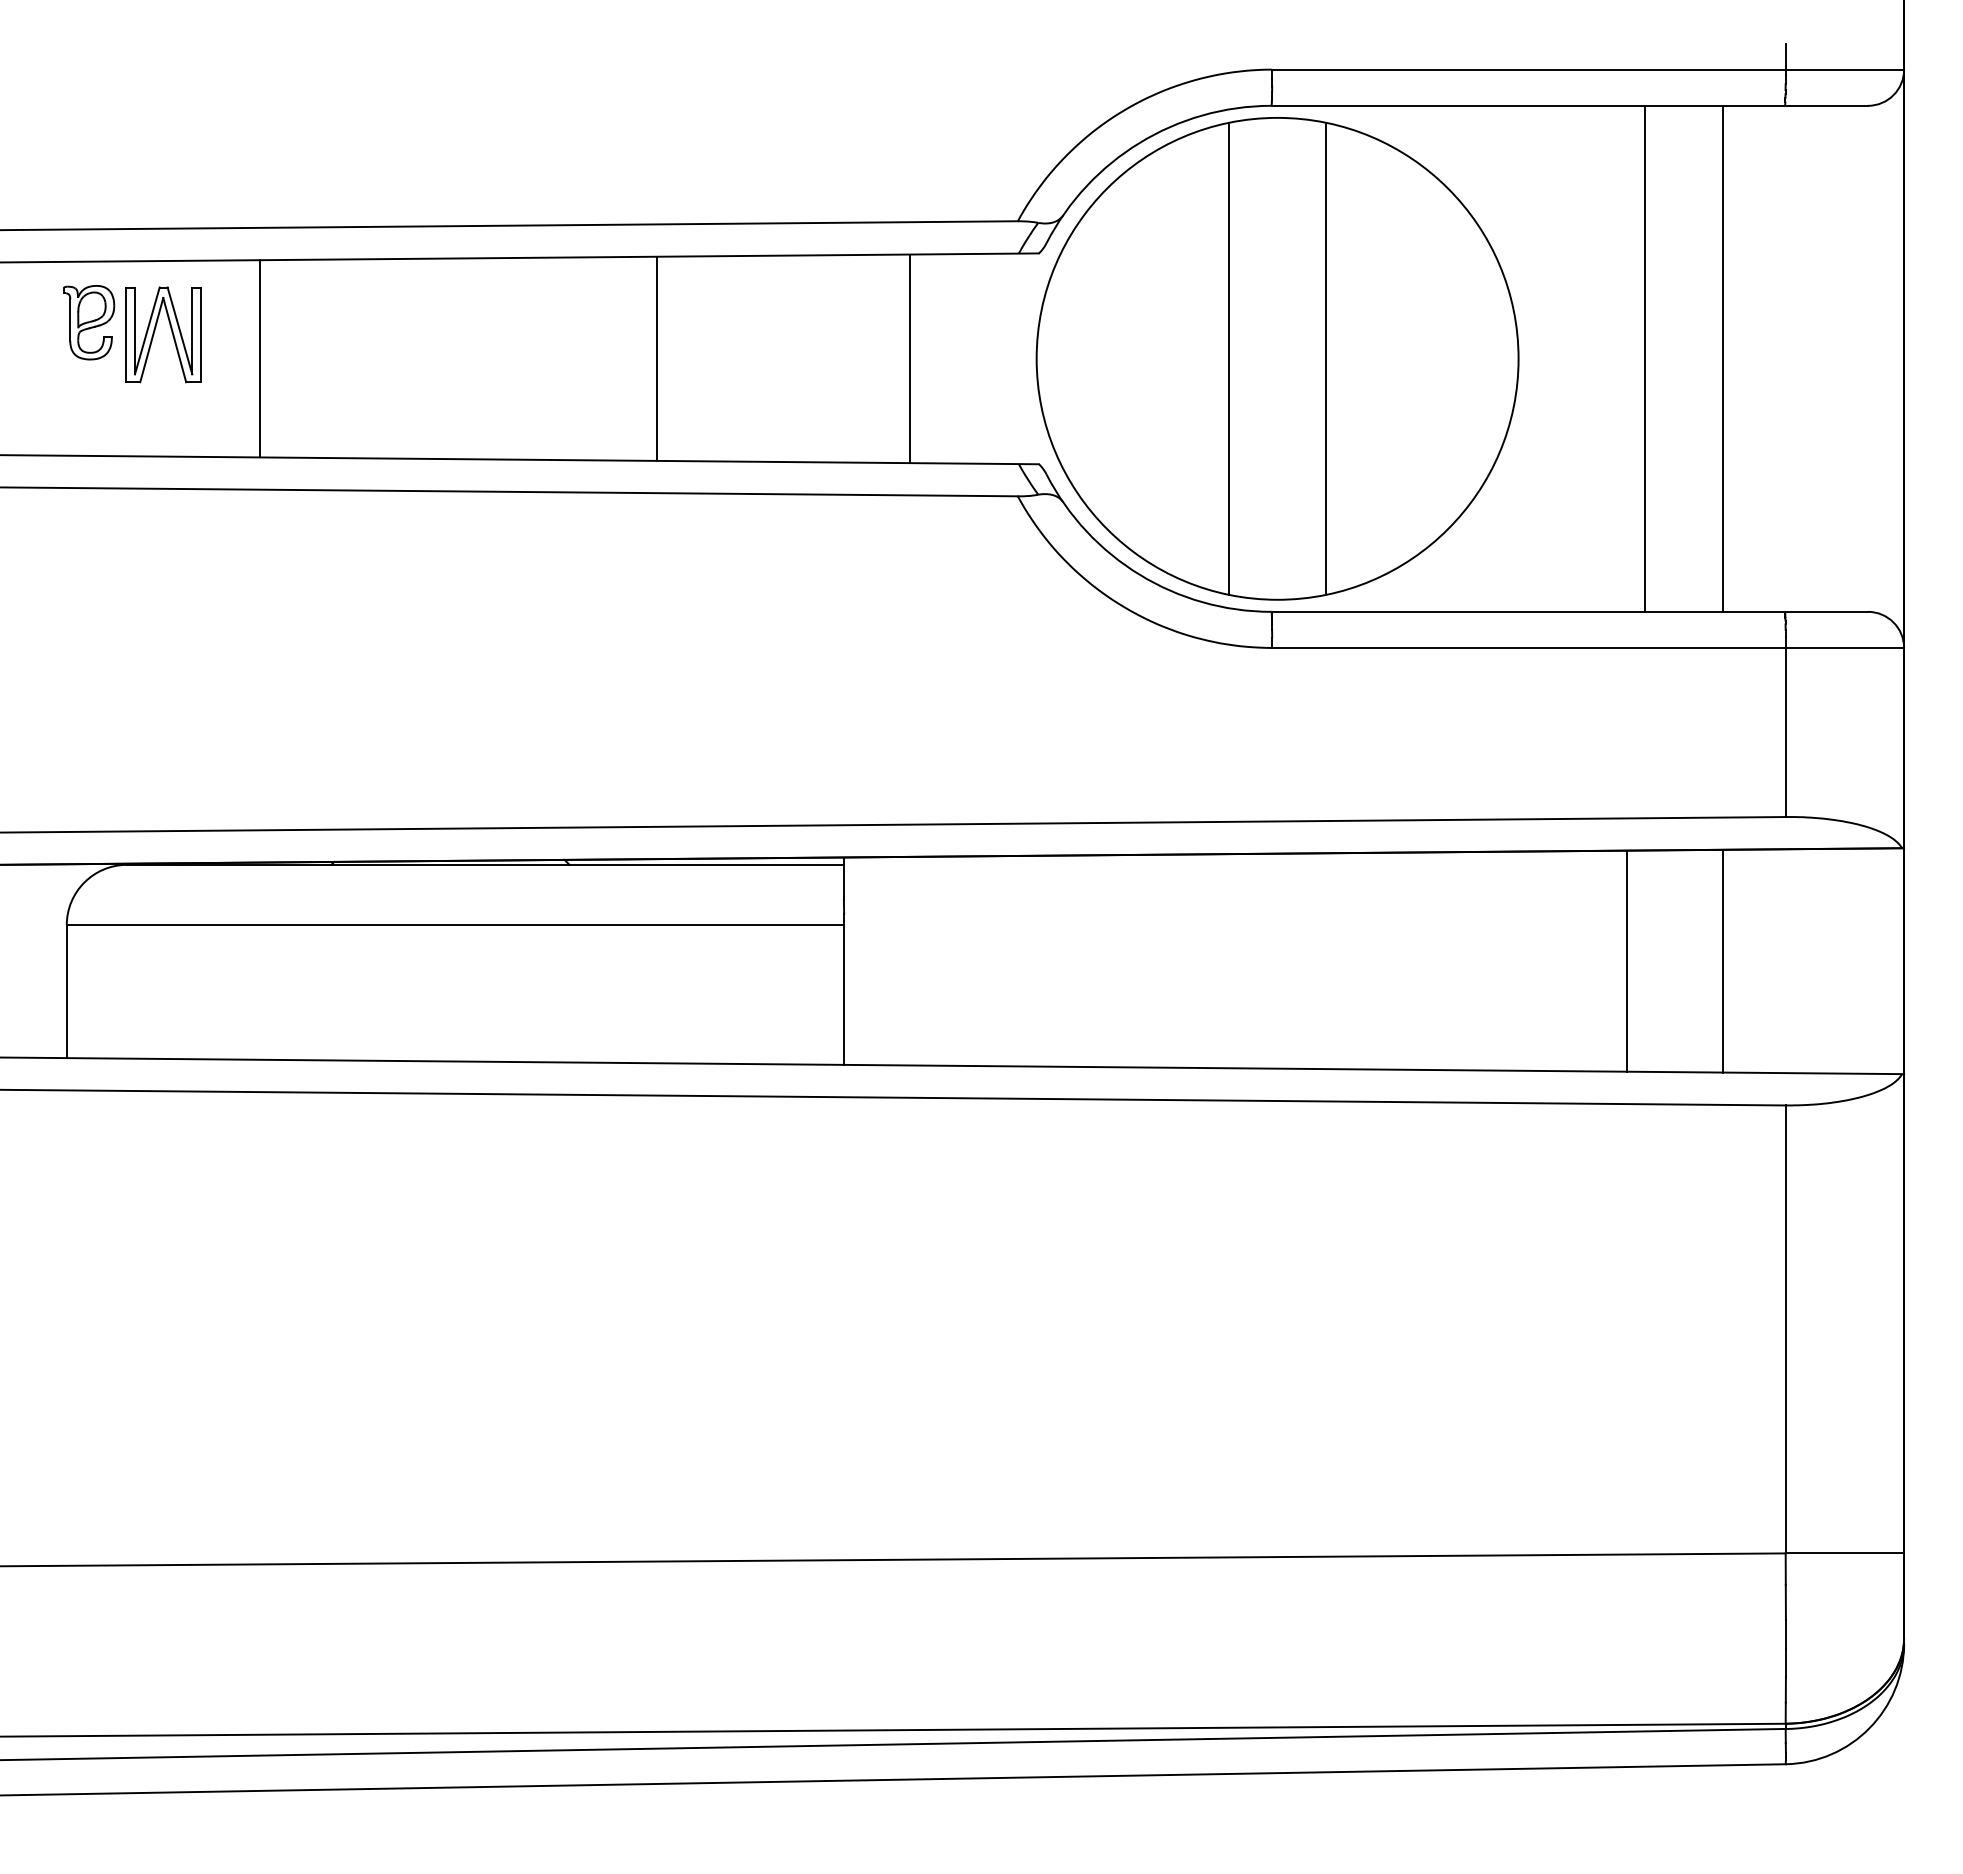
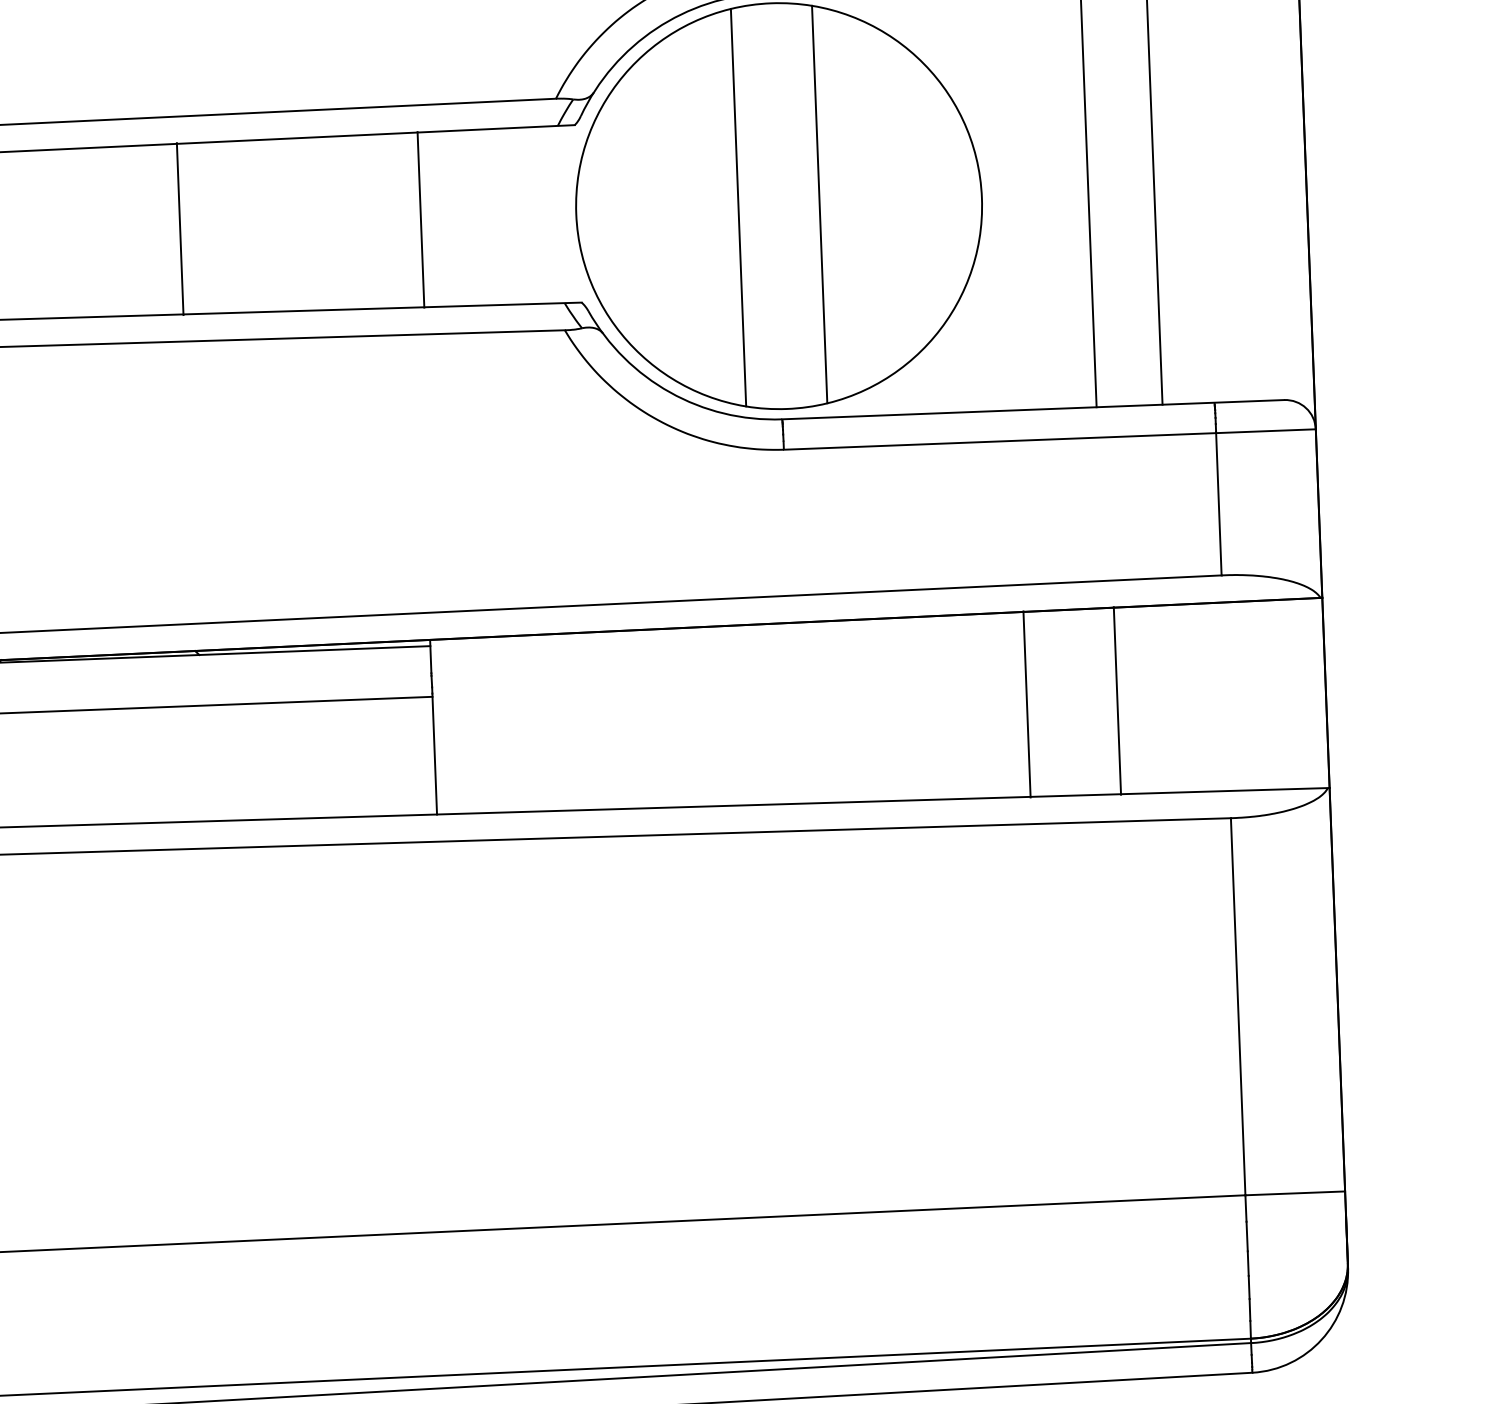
line: (657, 358) -> (180, 228), moved
line: (910, 358) -> (421, 219), moved
line: (1627, 960) -> (1027, 703), moved
line: (1723, 960) -> (1117, 700), moved

